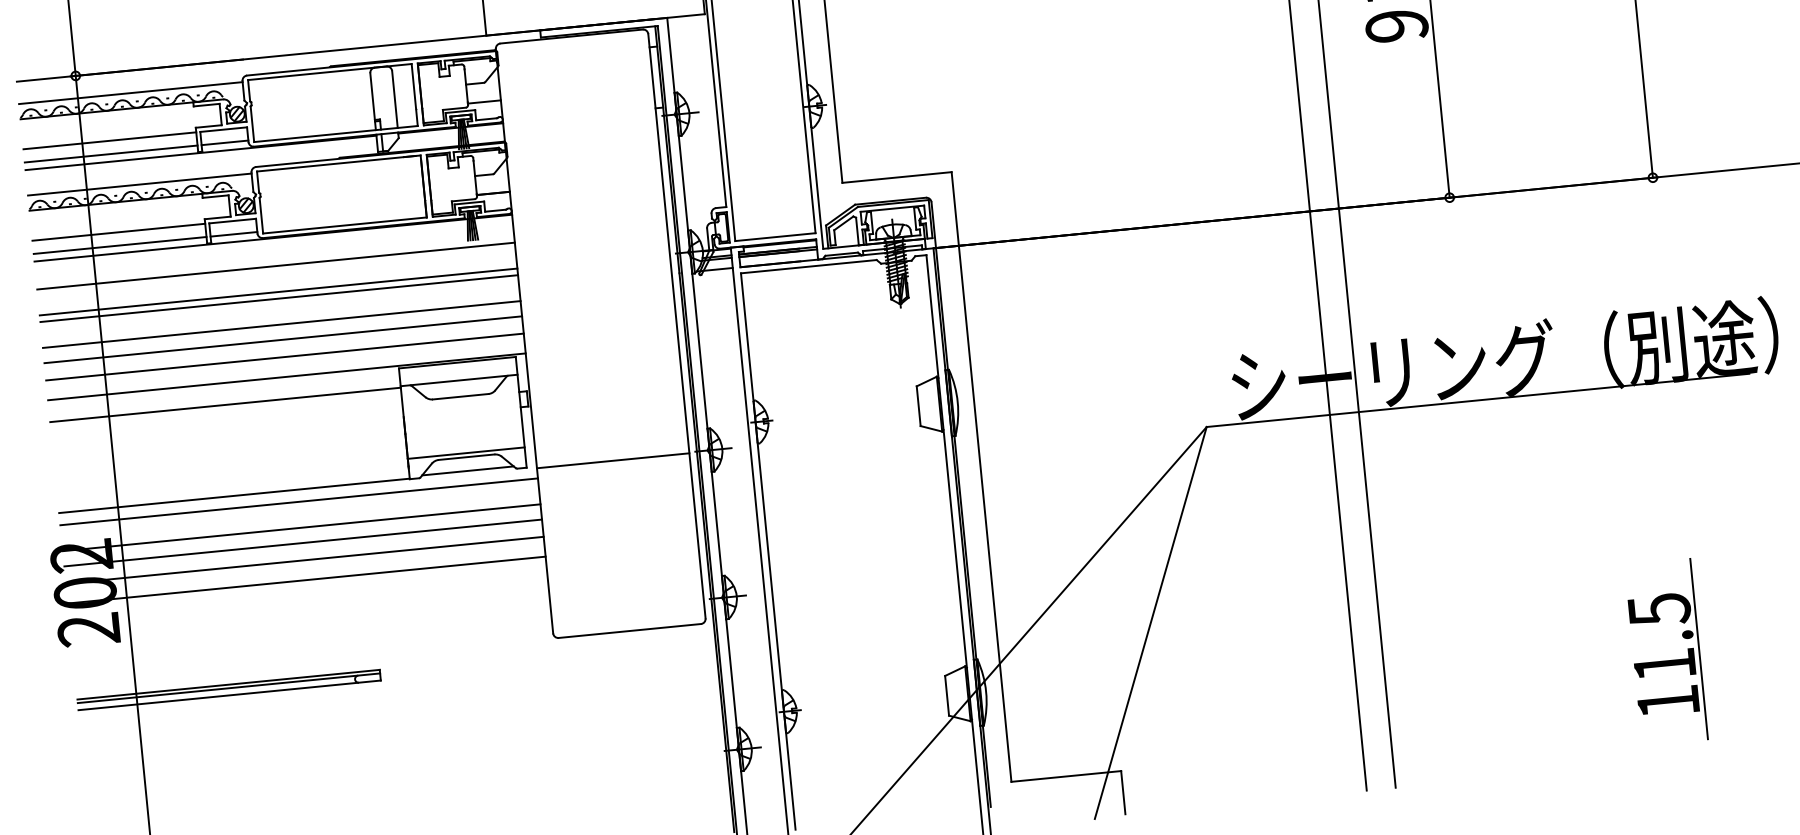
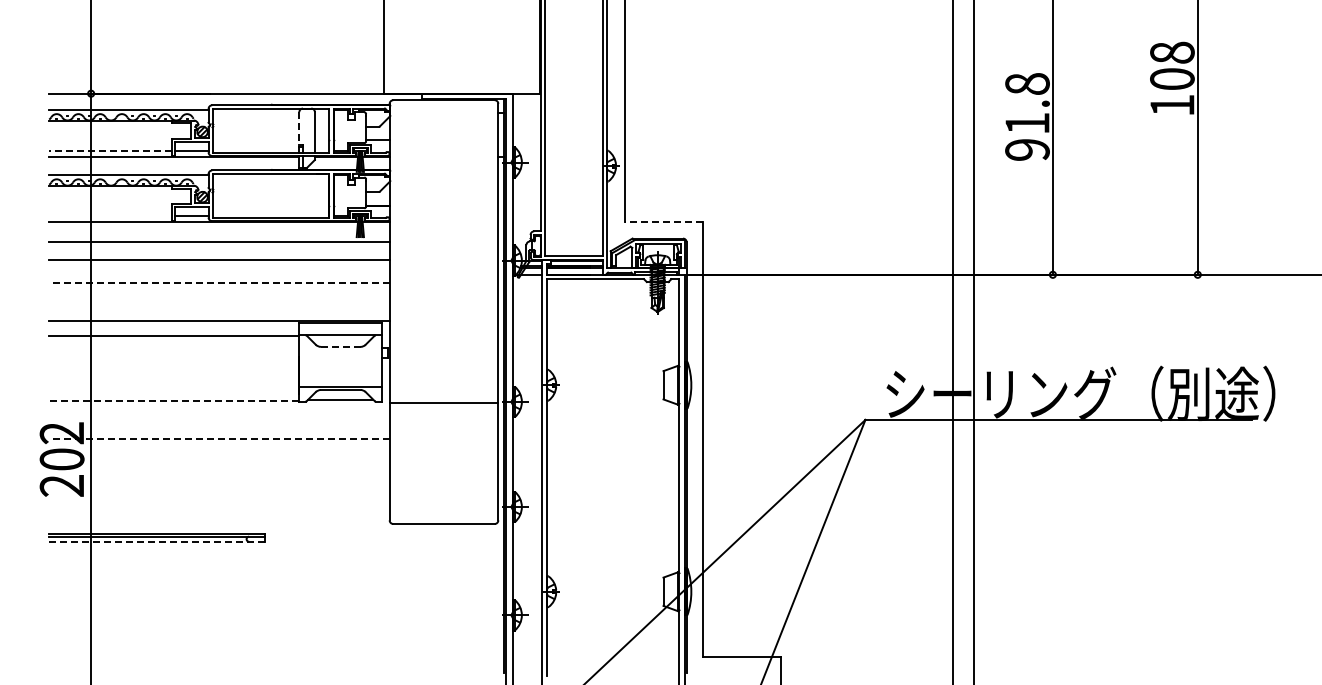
line: (372, 96) -> (299, 128), solid -> dashed
line: (109, 140) -> (110, 141), removed
line: (110, 154) -> (110, 151), solid -> dashed
line: (897, 177) -> (664, 222), solid -> dashed
line: (118, 232) -> (110, 207), removed
line: (119, 245) -> (110, 216), removed
line: (279, 299) -> (219, 265), removed
line: (280, 324) -> (218, 283), solid -> dashed
line: (283, 339) -> (219, 294), removed
line: (285, 356) -> (219, 306), removed
line: (460, 396) -> (340, 346), solid -> dashed
line: (235, 496) -> (174, 401), solid -> dashed
line: (299, 501) -> (219, 409), removed
line: (301, 527) -> (219, 428), removed
line: (301, 543) -> (218, 439), solid -> dashed
line: (304, 560) -> (219, 451), removed
line: (306, 579) -> (219, 465), removed
part: (1666, 651) -> (1174, 610), removed
line: (229, 695) -> (156, 541), solid -> dashed

